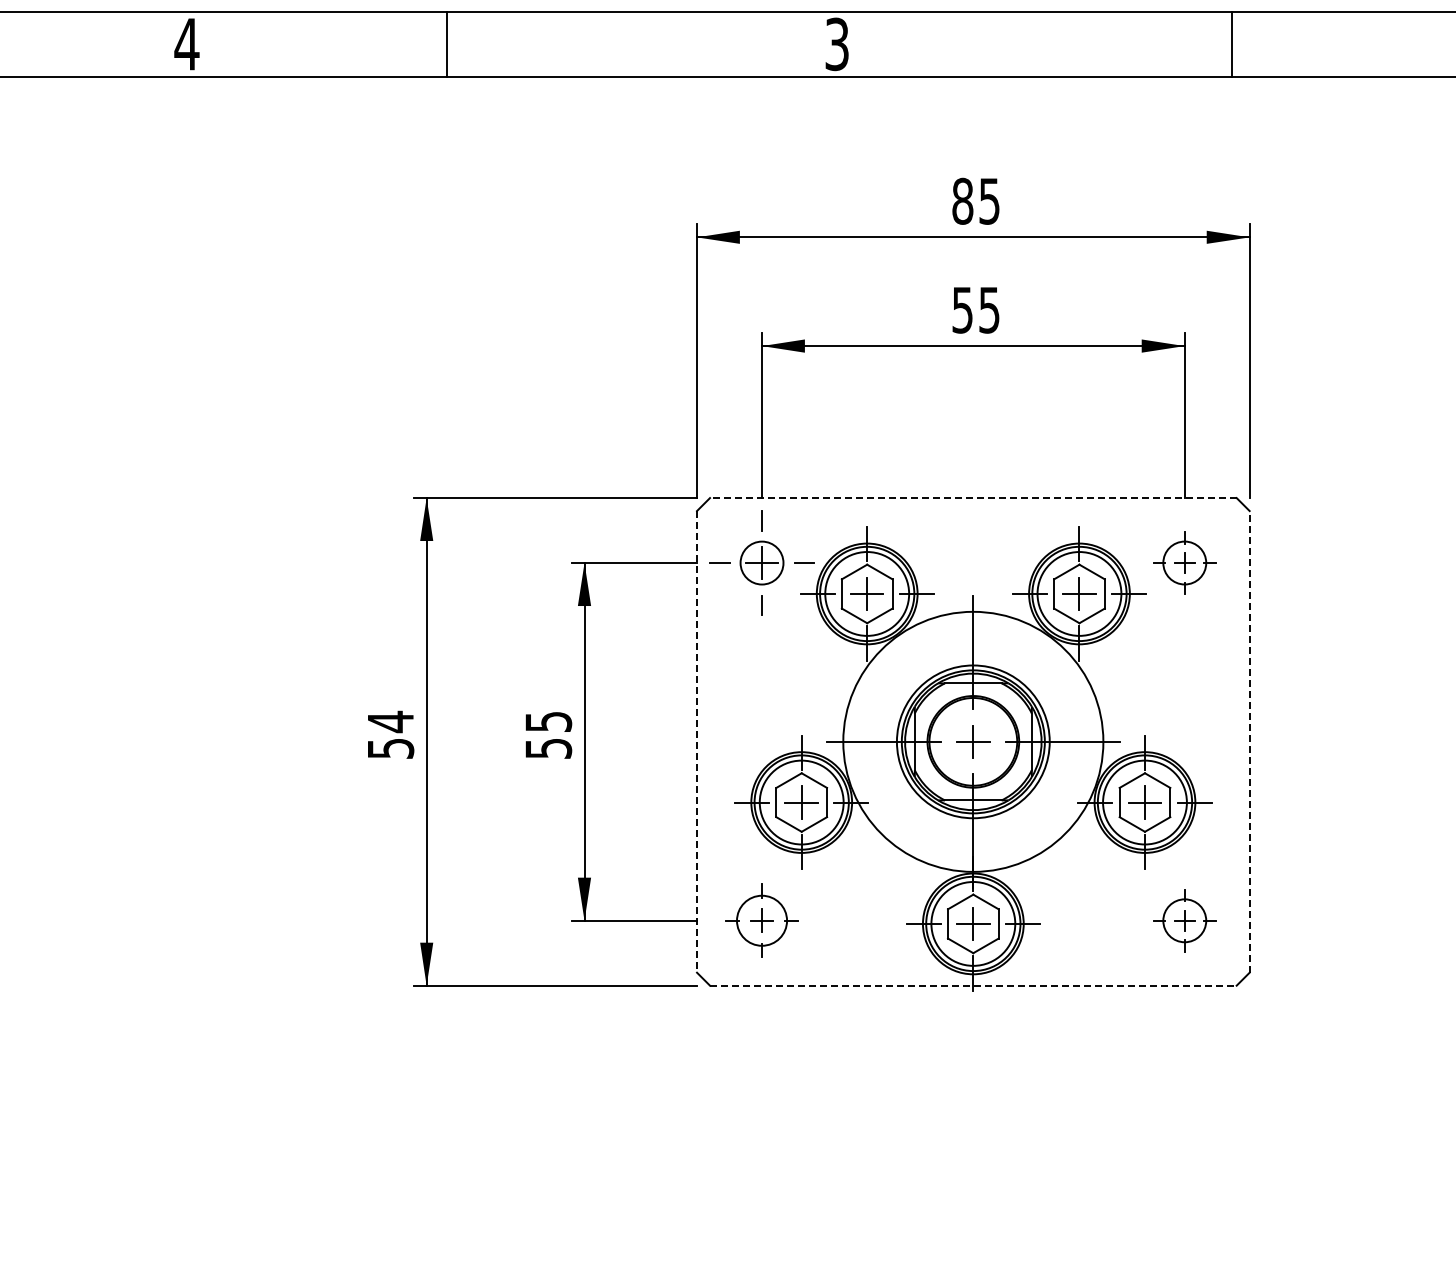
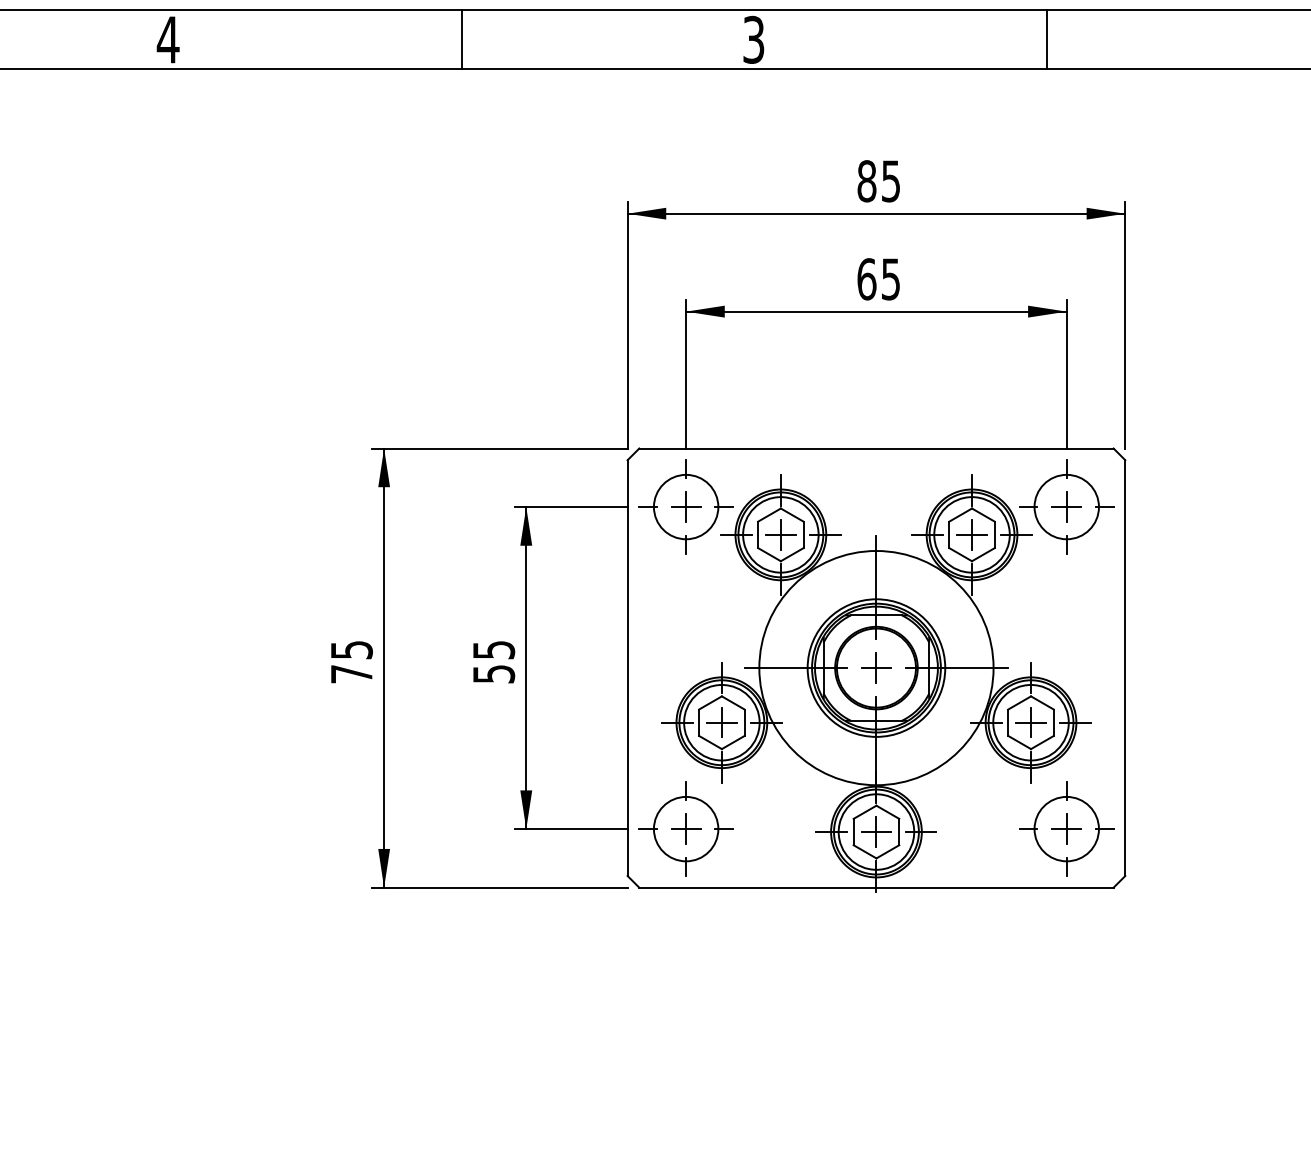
line: (446, 43) -> (461, 39), moved
line: (1231, 43) -> (1046, 39), moved
text: (962, 309) -> (866, 278), 55 -> 65
line: (972, 498) -> (875, 448), dashed -> solid
circle: (761, 562) -> (685, 506), size x1.67
part: (1184, 562) -> (1066, 506), size x1.67
text: (391, 734) -> (352, 661), 54 -> 75
line: (697, 741) -> (628, 667), dashed -> solid
line: (1249, 741) -> (1125, 667), dashed -> solid
part: (761, 920) -> (685, 828), size x1.43
part: (1184, 920) -> (1066, 828), size x1.67
line: (973, 985) -> (876, 887), dashed -> solid

